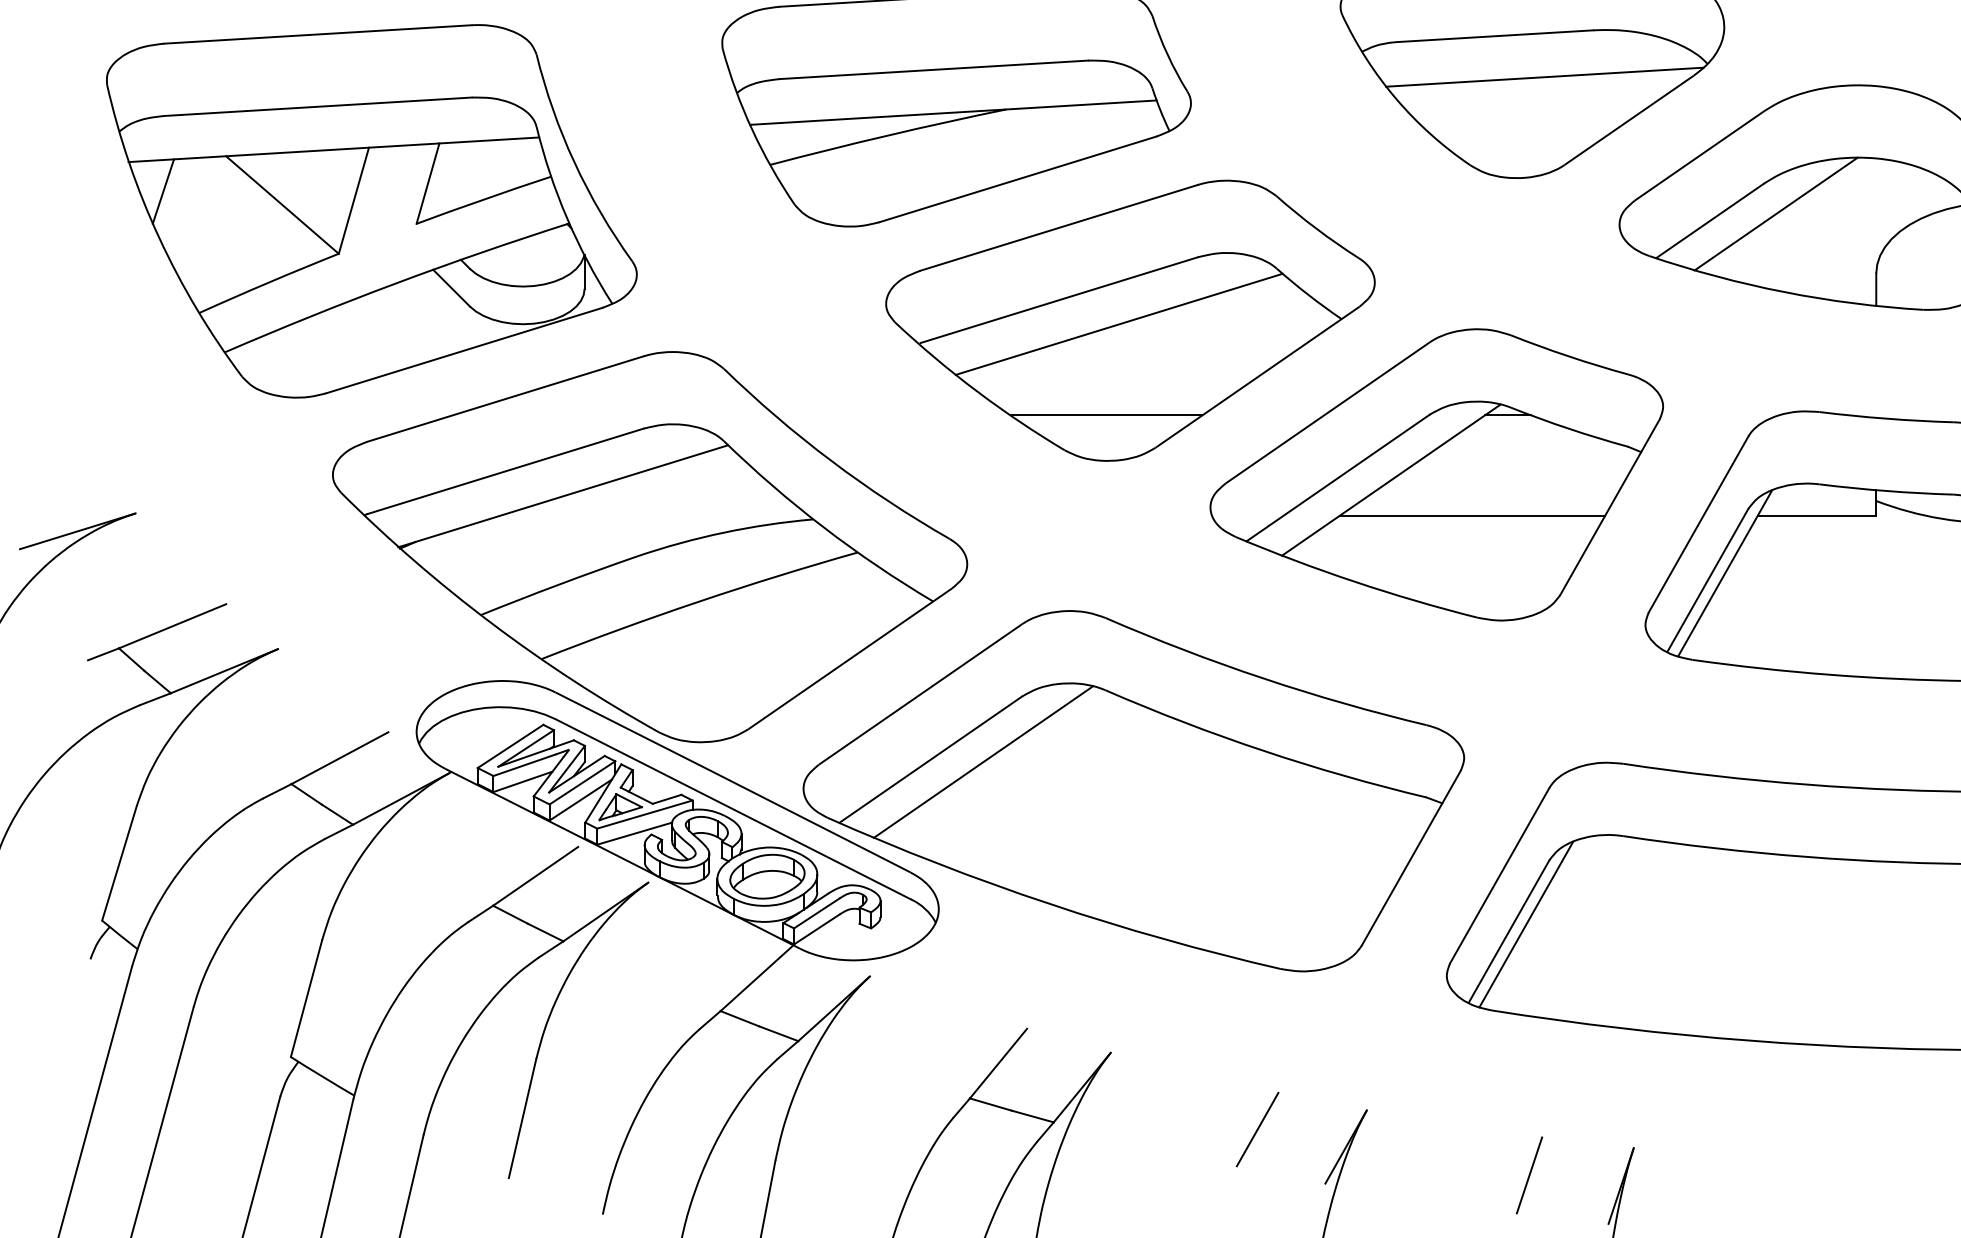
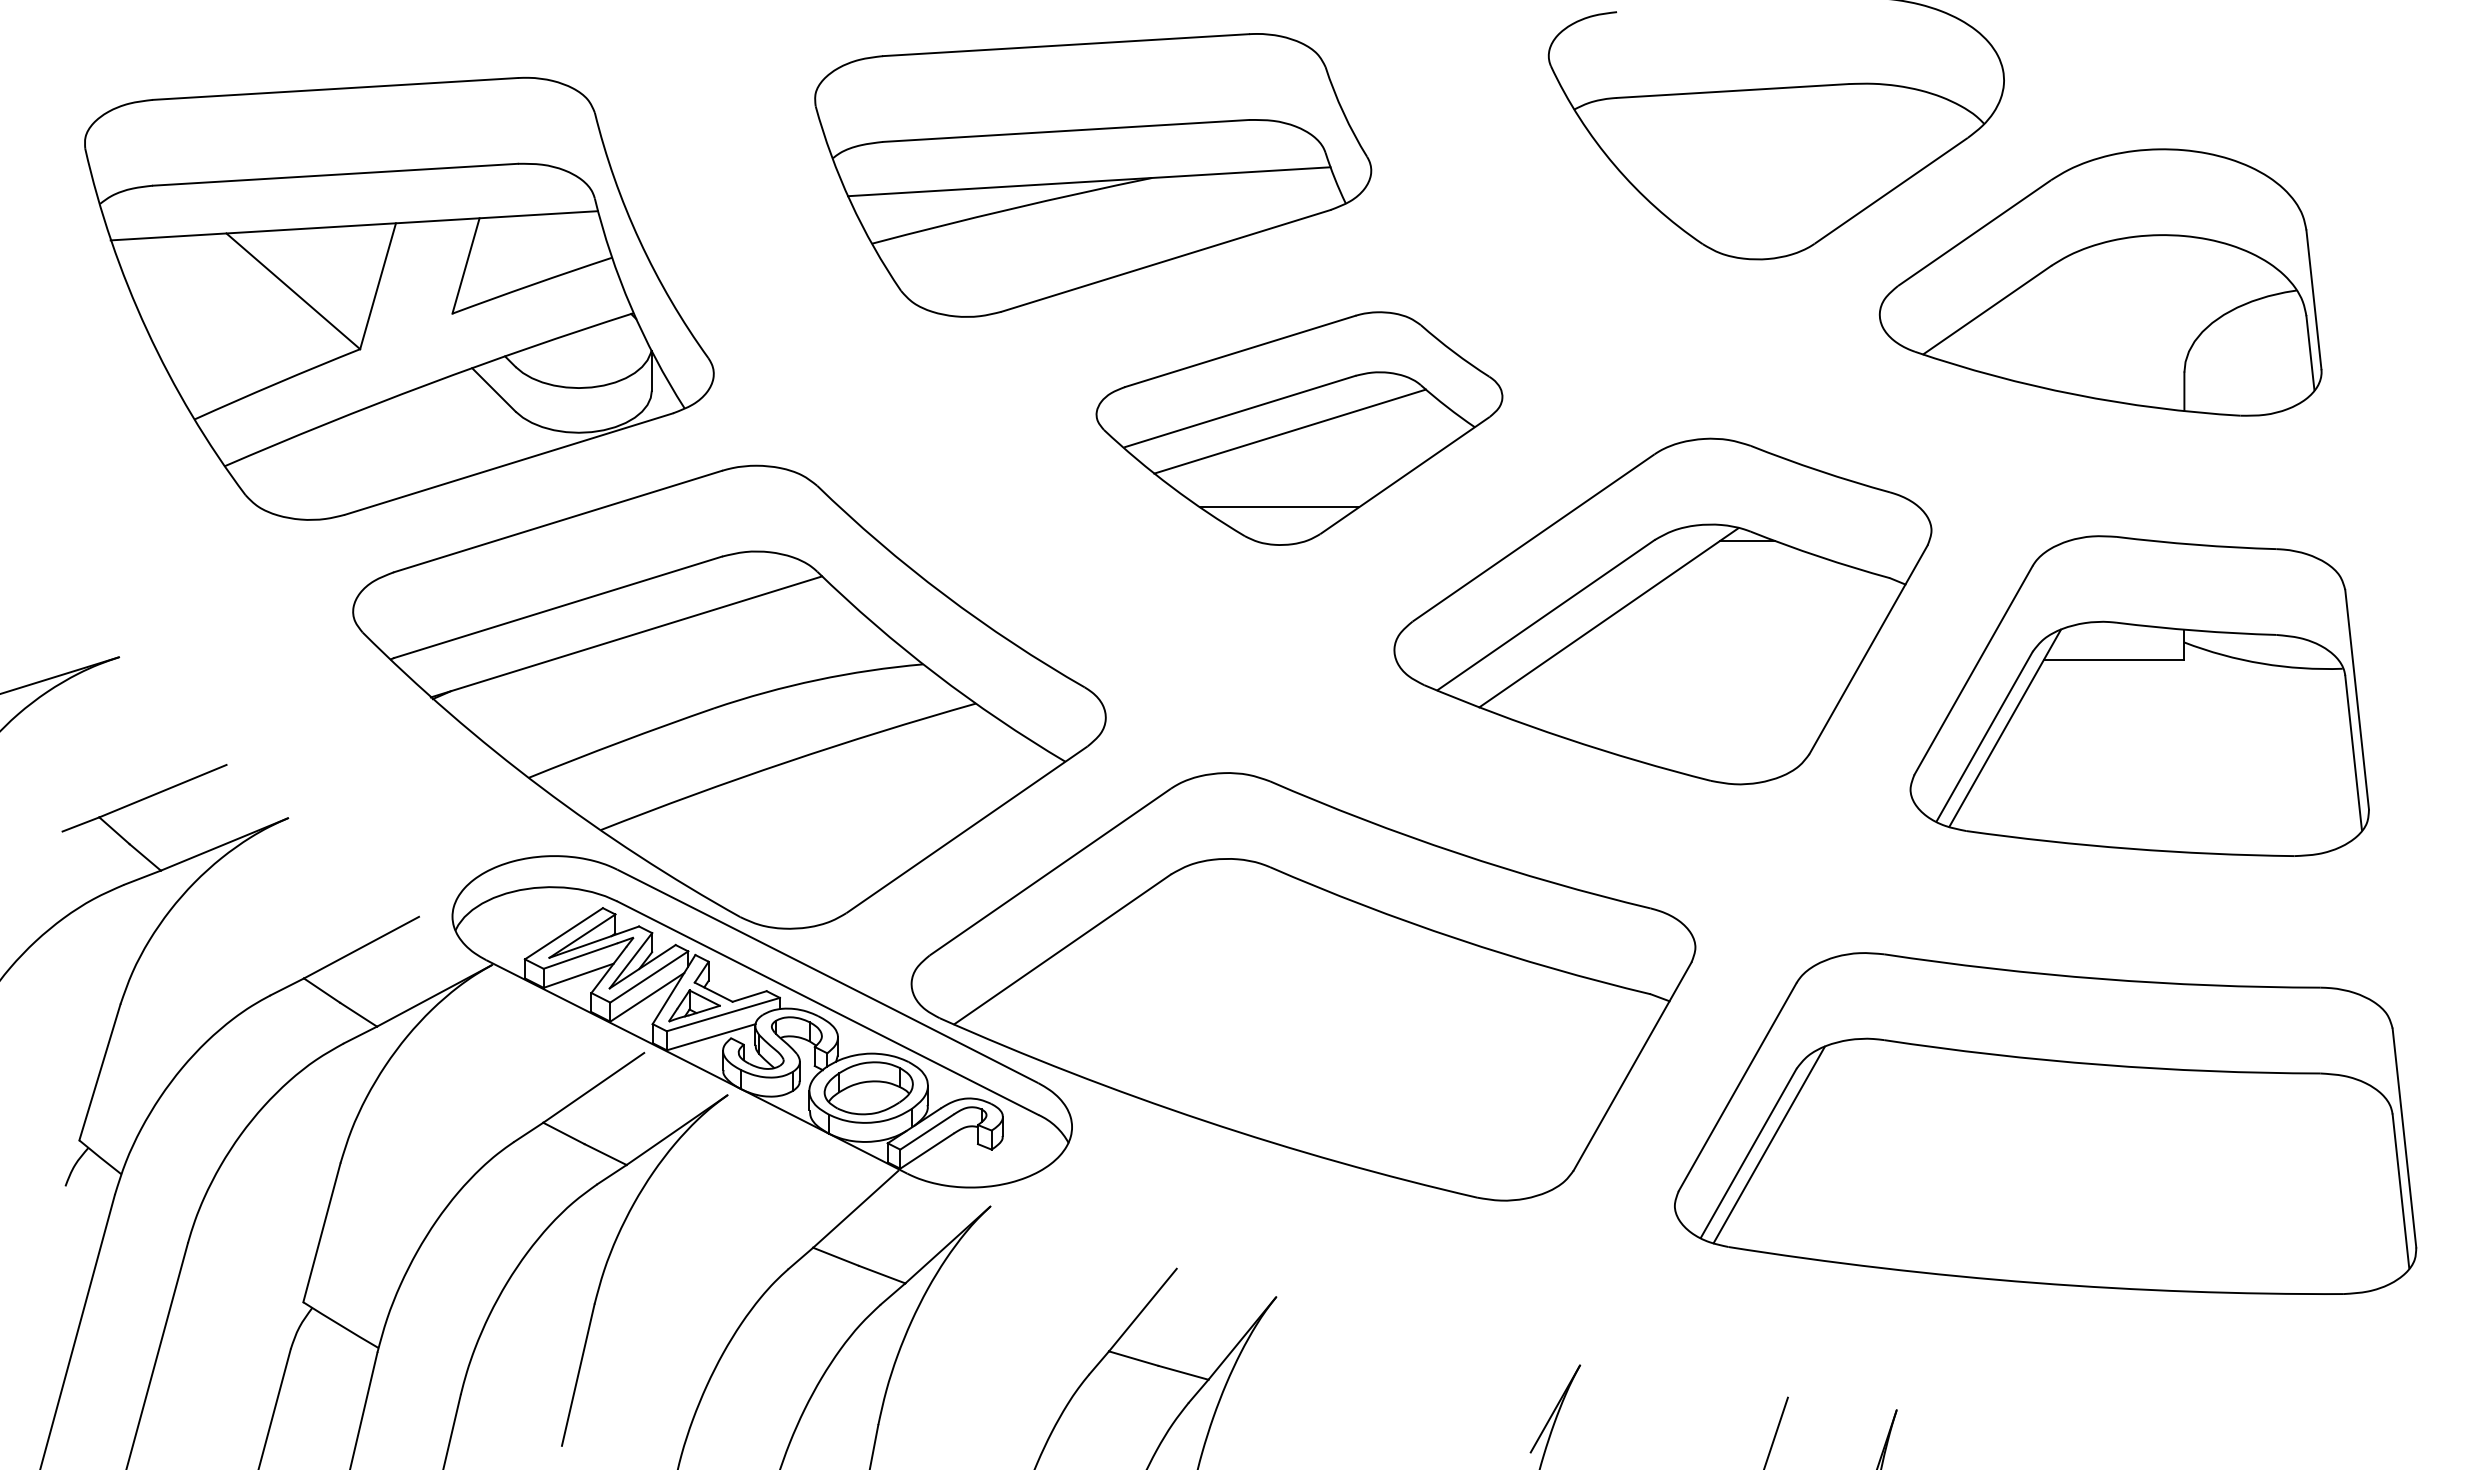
line: (1544, 77) -> (1790, 139), removed
line: (162, 191) -> (151, 275), removed
line: (1776, 213) -> (2065, 301), removed
part: (1130, 320) -> (1299, 428), size x0.7
line: (1471, 516) -> (1704, 660), removed
line: (982, 762) -> (1124, 952), removed
line: (1257, 1128) -> (1450, 1387), removed

